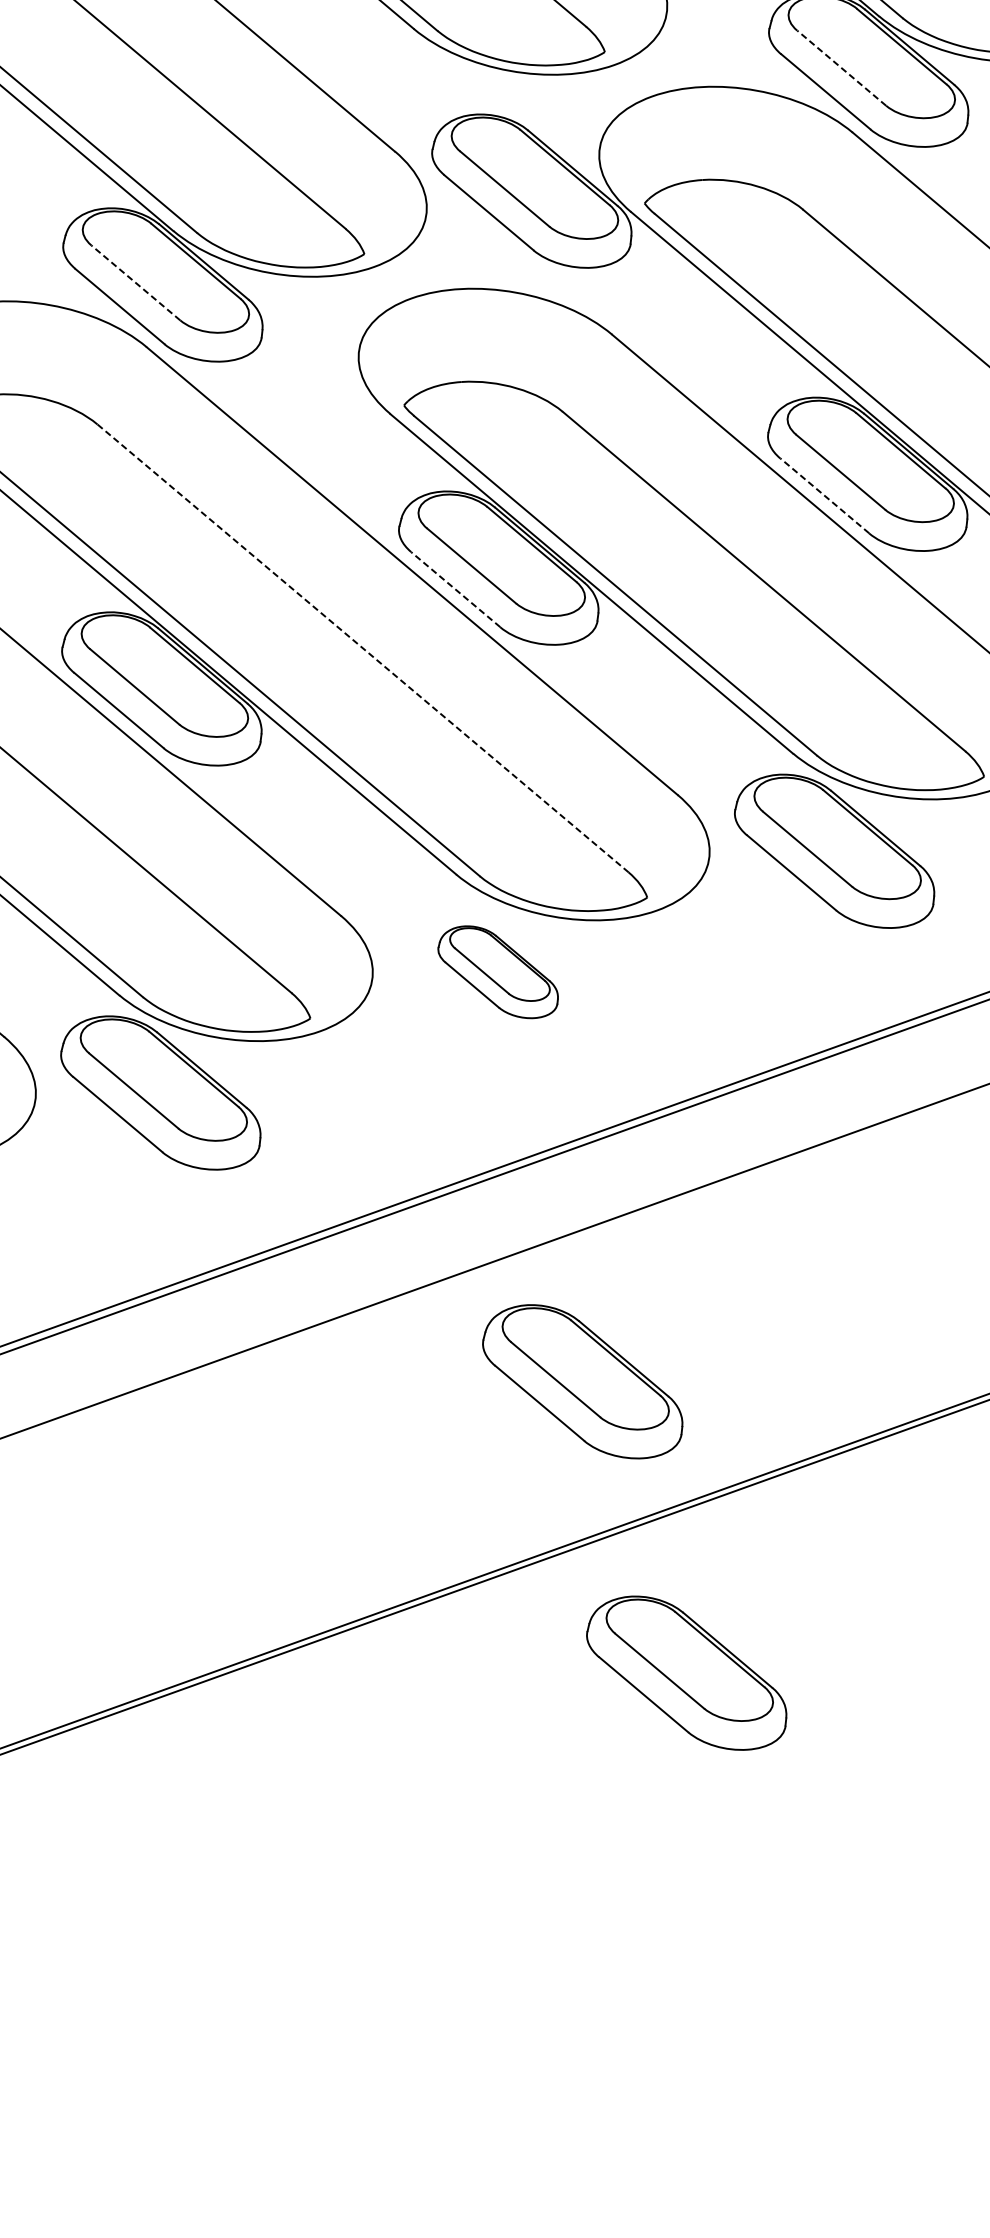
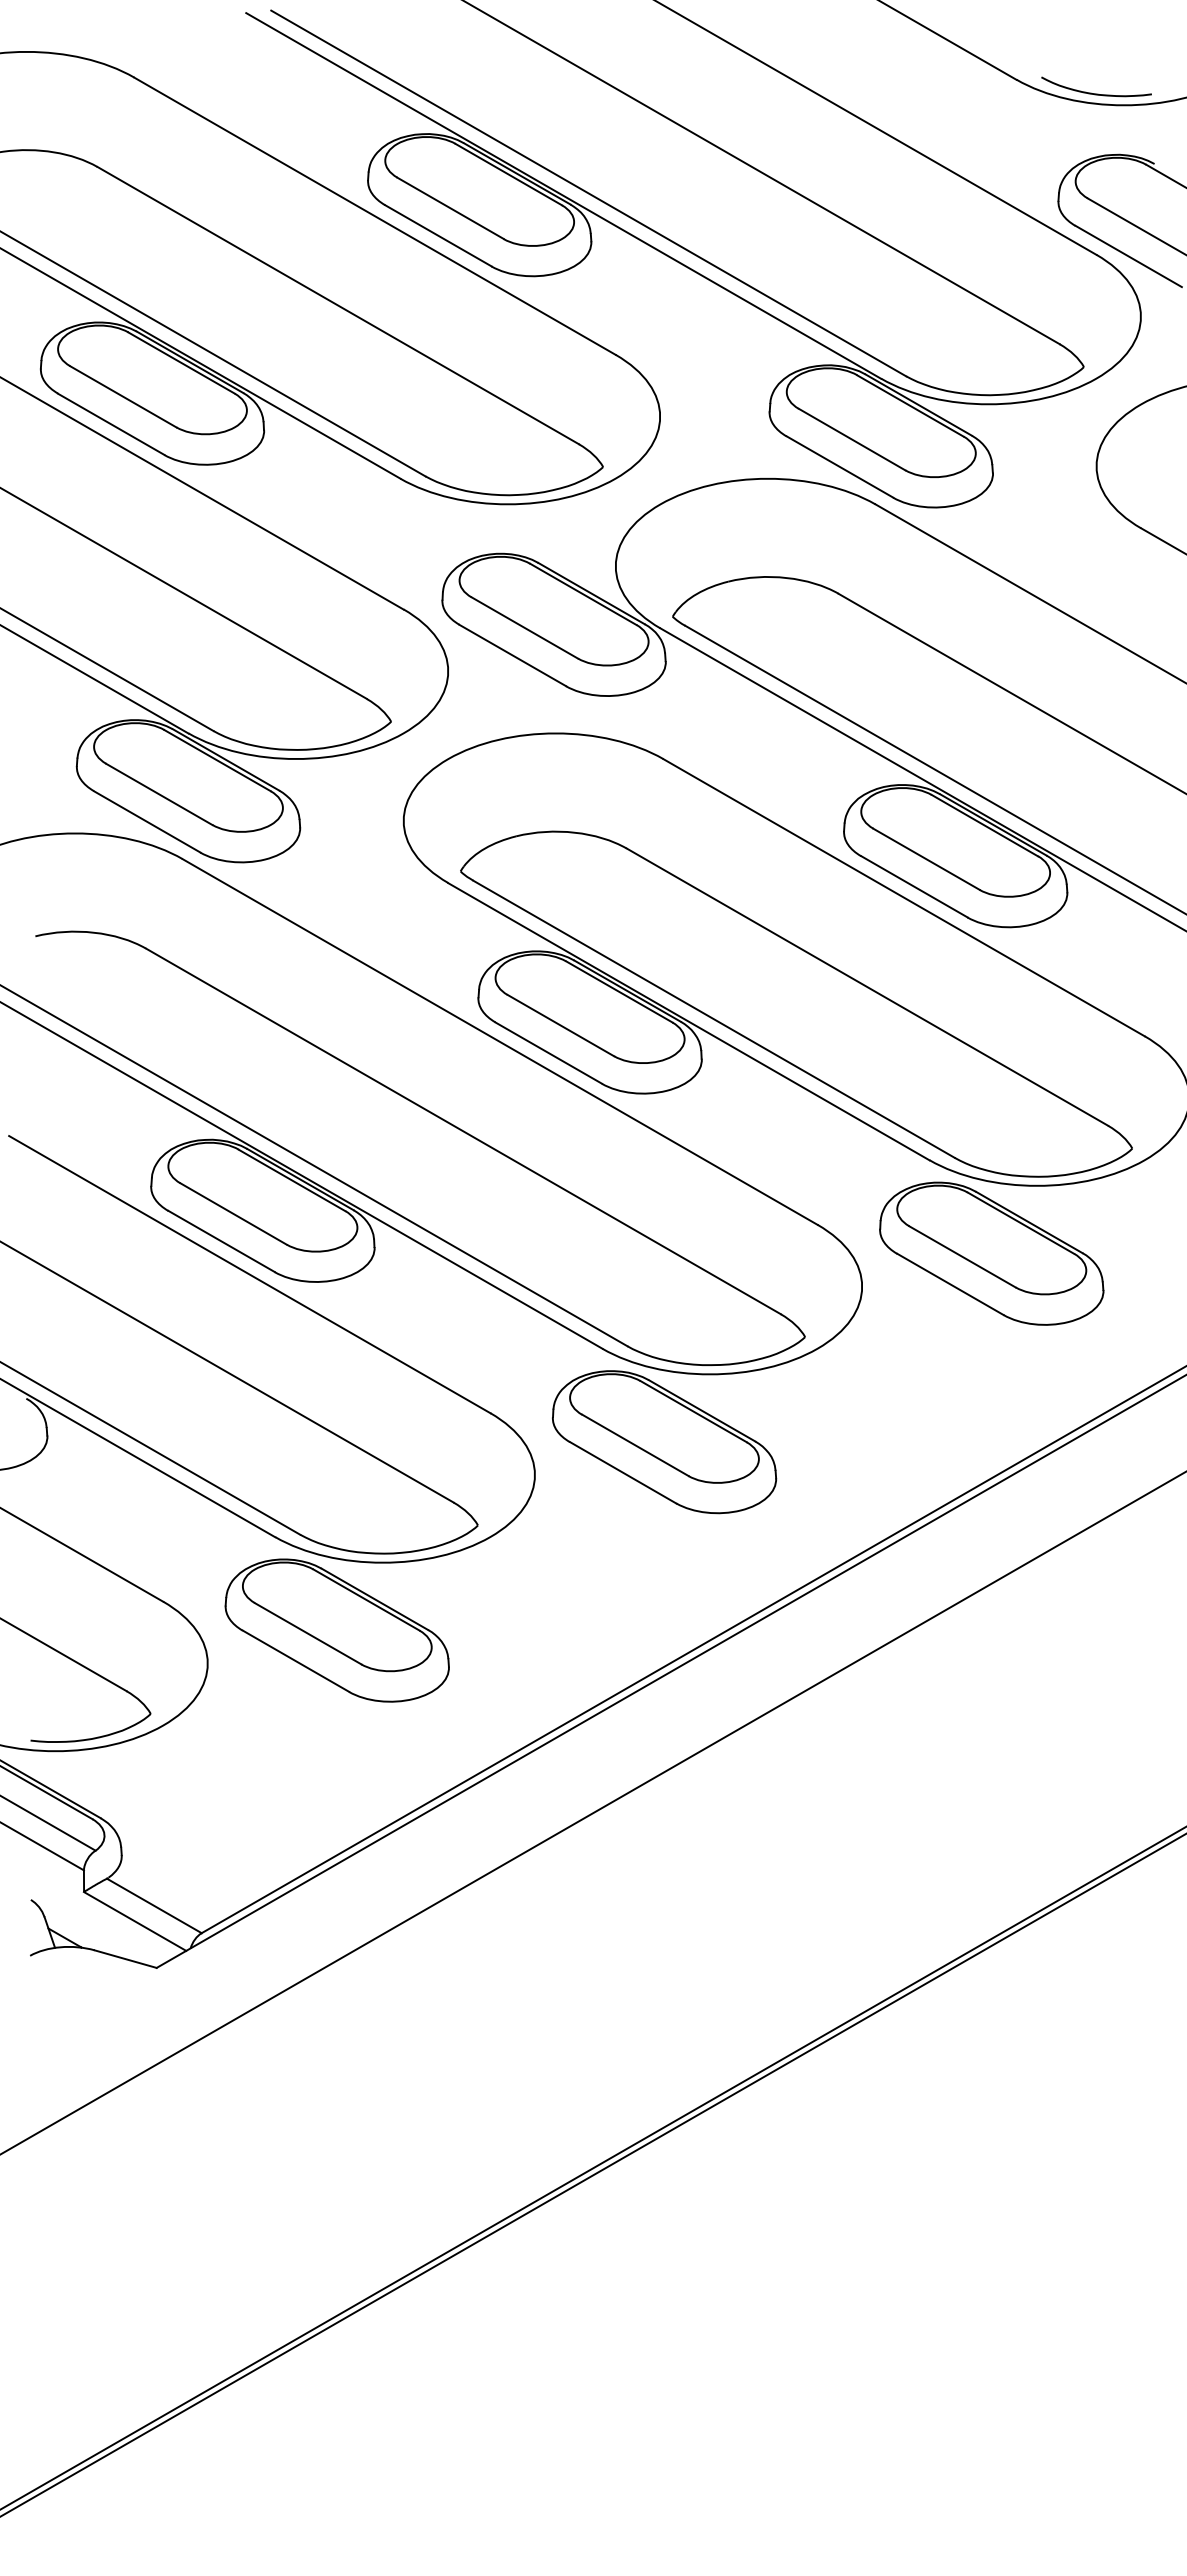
line: (841, 68) -> (851, 439), dashed -> solid
line: (135, 282) -> (158, 794), dashed -> solid
line: (824, 495) -> (913, 886), dashed -> solid
line: (455, 589) -> (548, 1052), dashed -> solid
line: (363, 648) -> (463, 1131), dashed -> solid
part: (498, 972) -> (664, 1442), size x1.67
part: (582, 1381) -> (828, 1851), removed
part: (687, 1672) -> (991, 2134), removed

